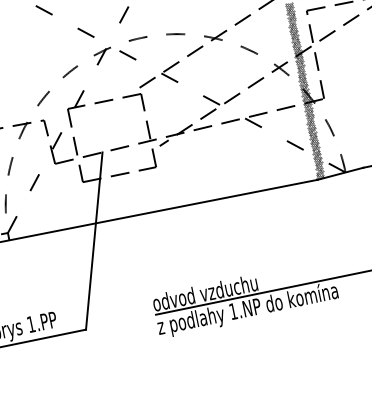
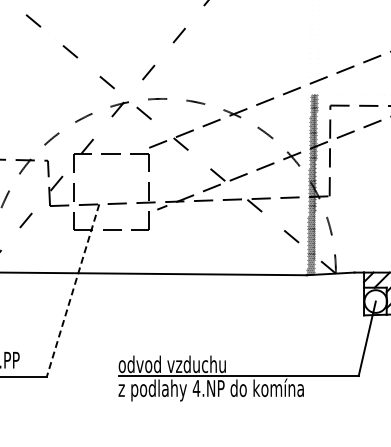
line: (94, 241) -> (73, 290), solid -> dashed
text: (233, 311) -> (196, 388), 1.NP -> 4.NP

